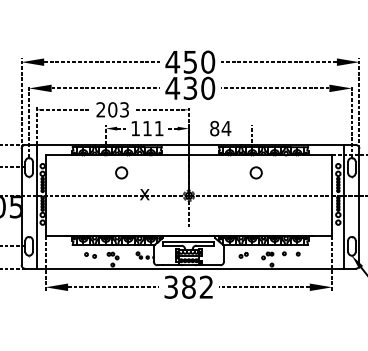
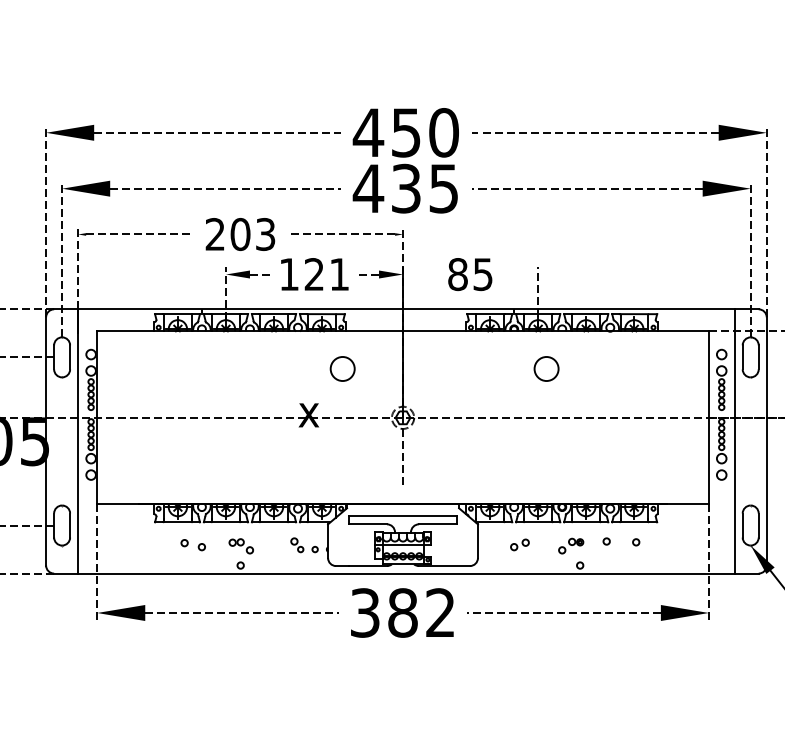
text: (208, 87) -> (444, 186), 430 -> 435
text: (147, 128) -> (314, 274), 111 -> 121
text: (226, 128) -> (483, 274), 84 -> 85
circle: (121, 172) -> (342, 368), moved

